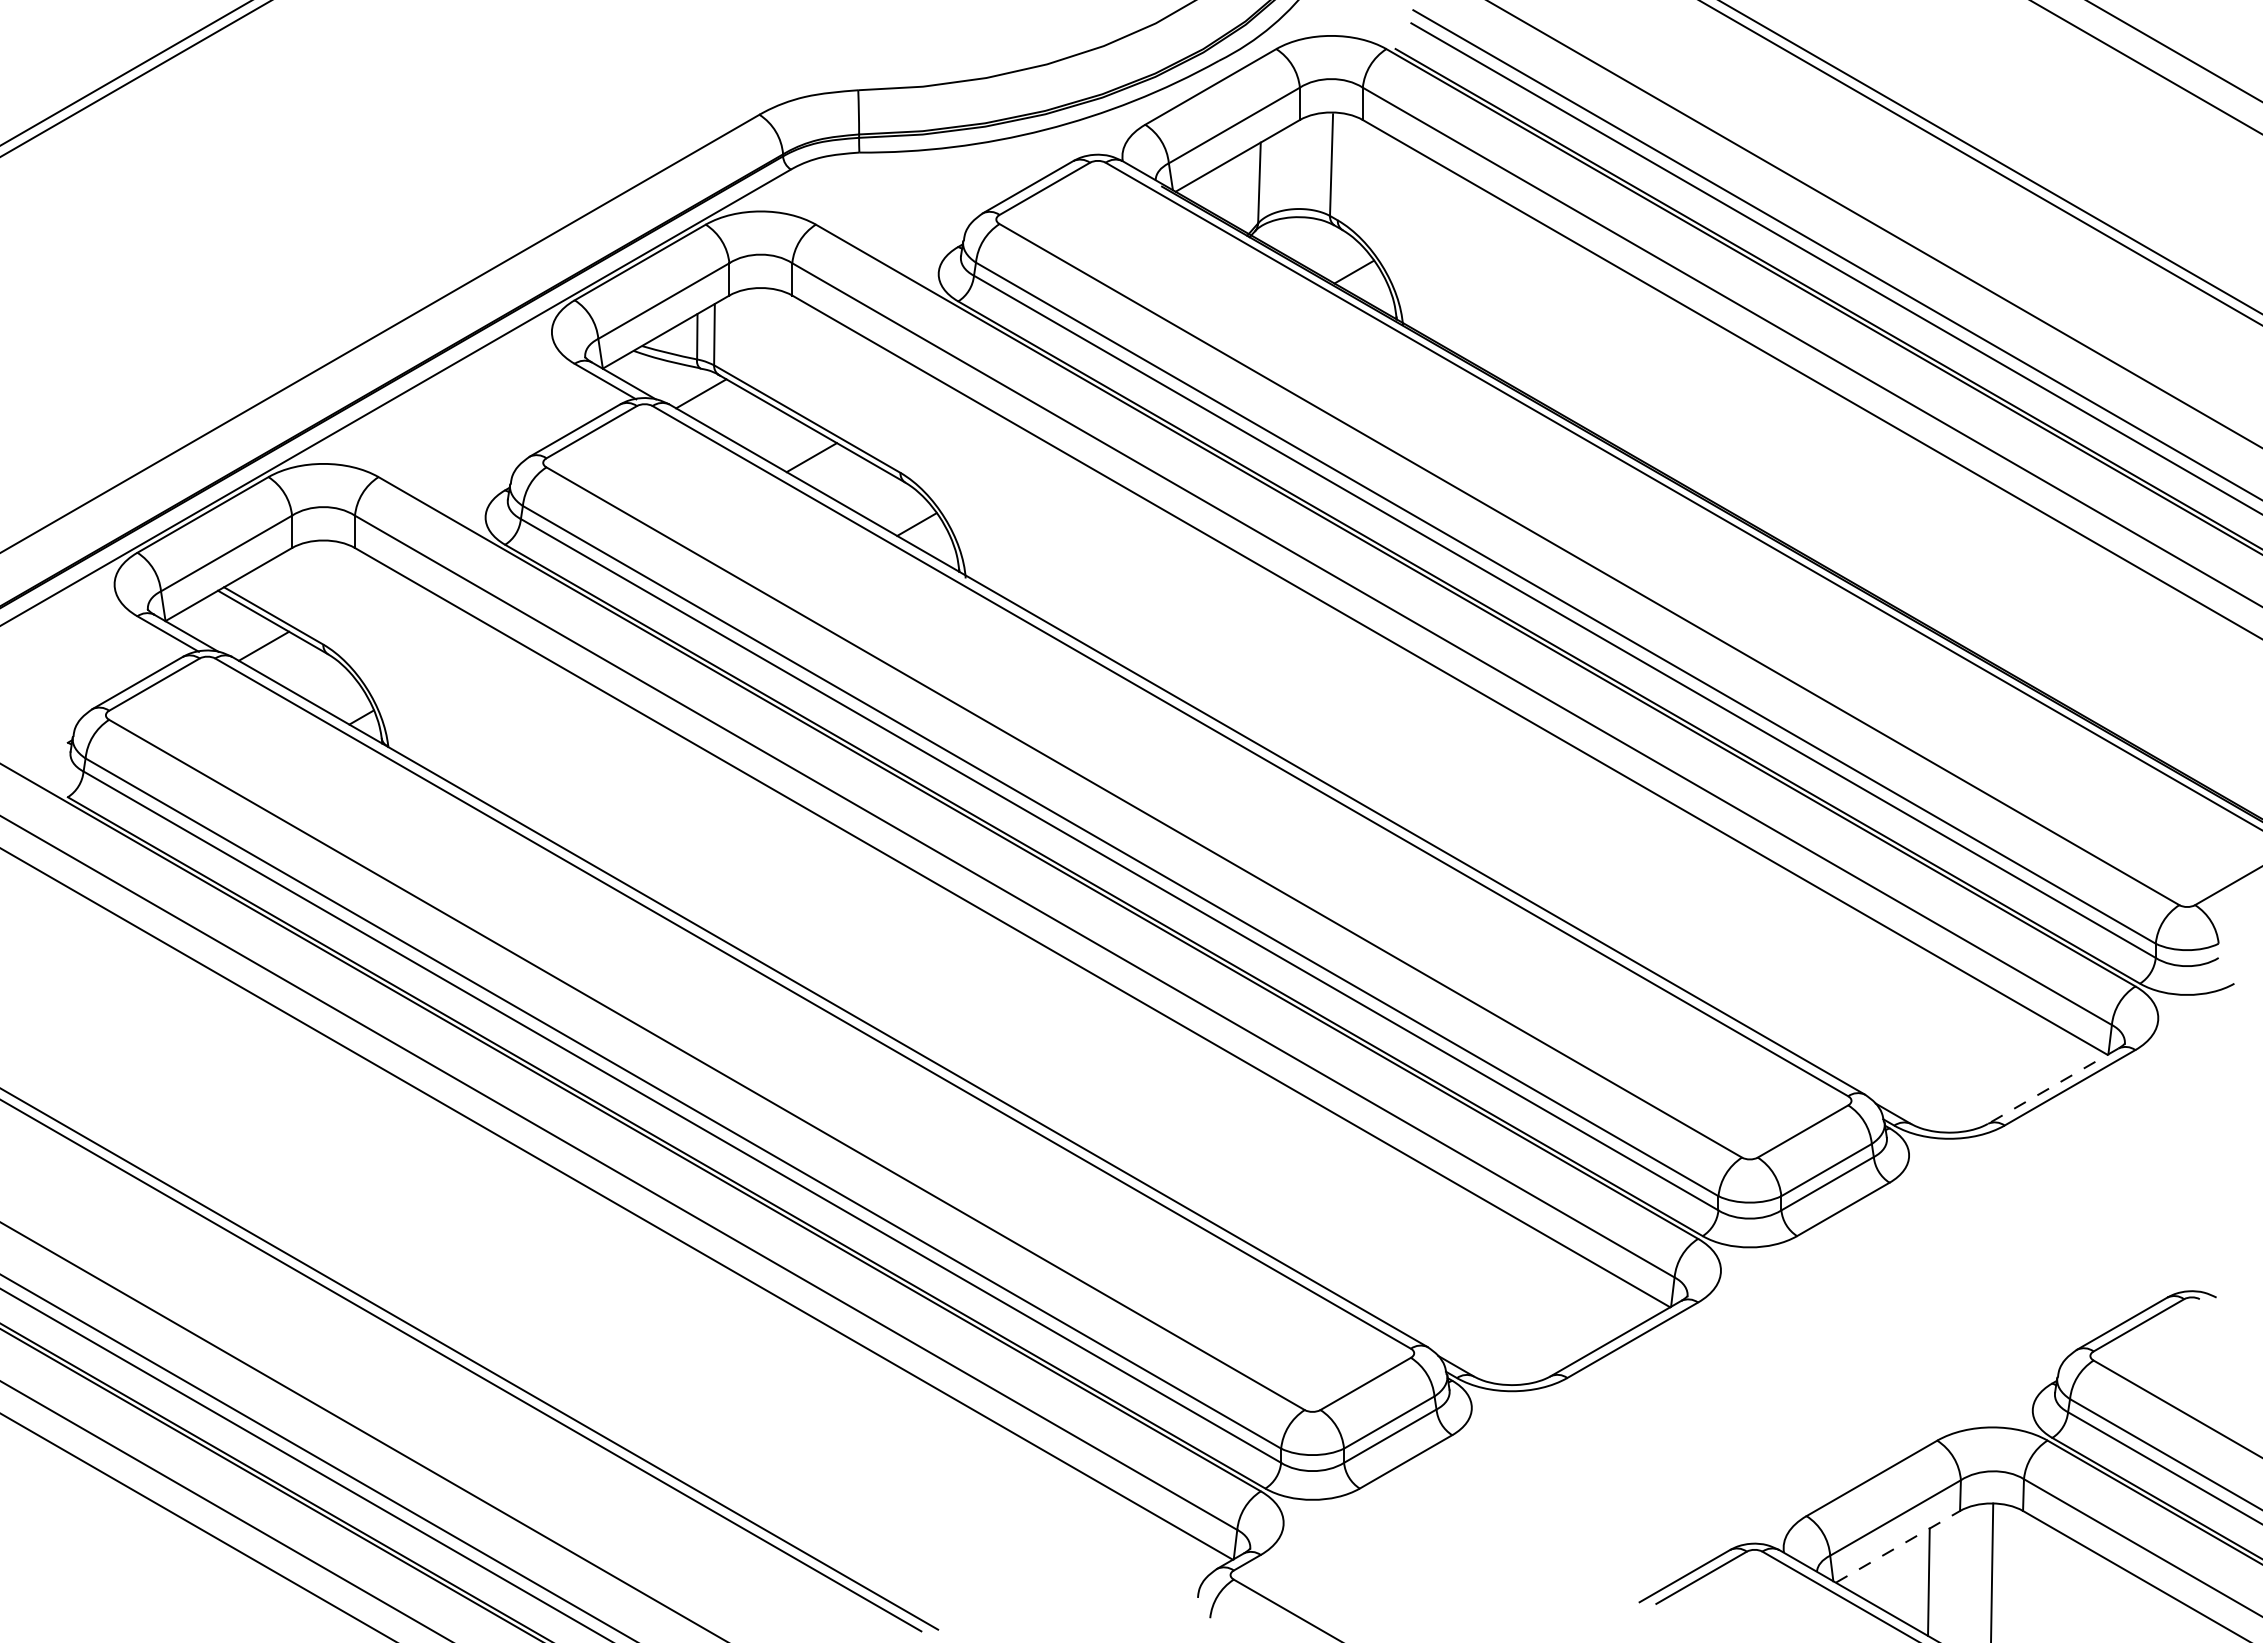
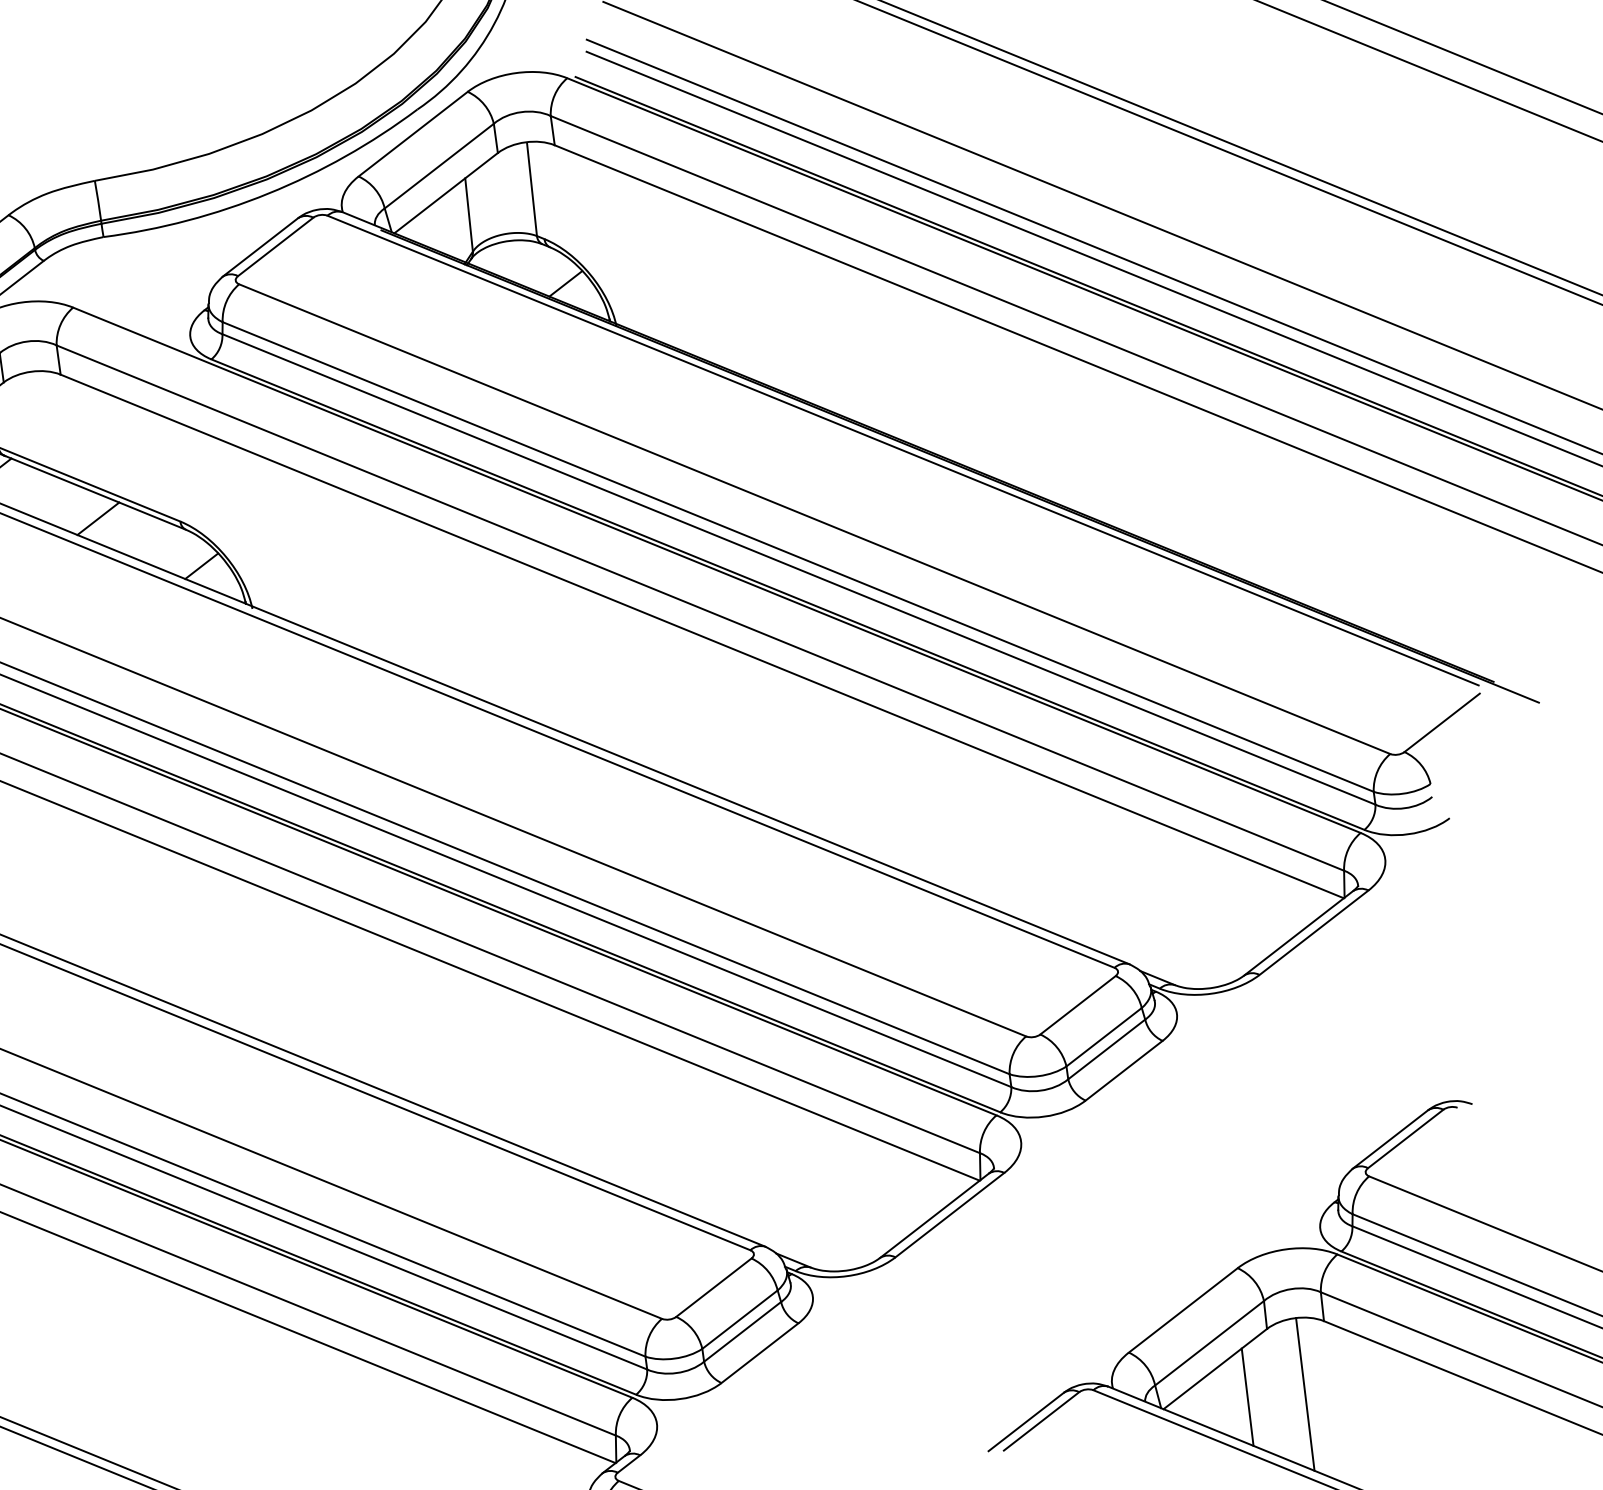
line: (2052, 1086) -> (1298, 933), dashed -> solid
line: (1897, 1546) -> (1214, 1368), dashed -> solid

